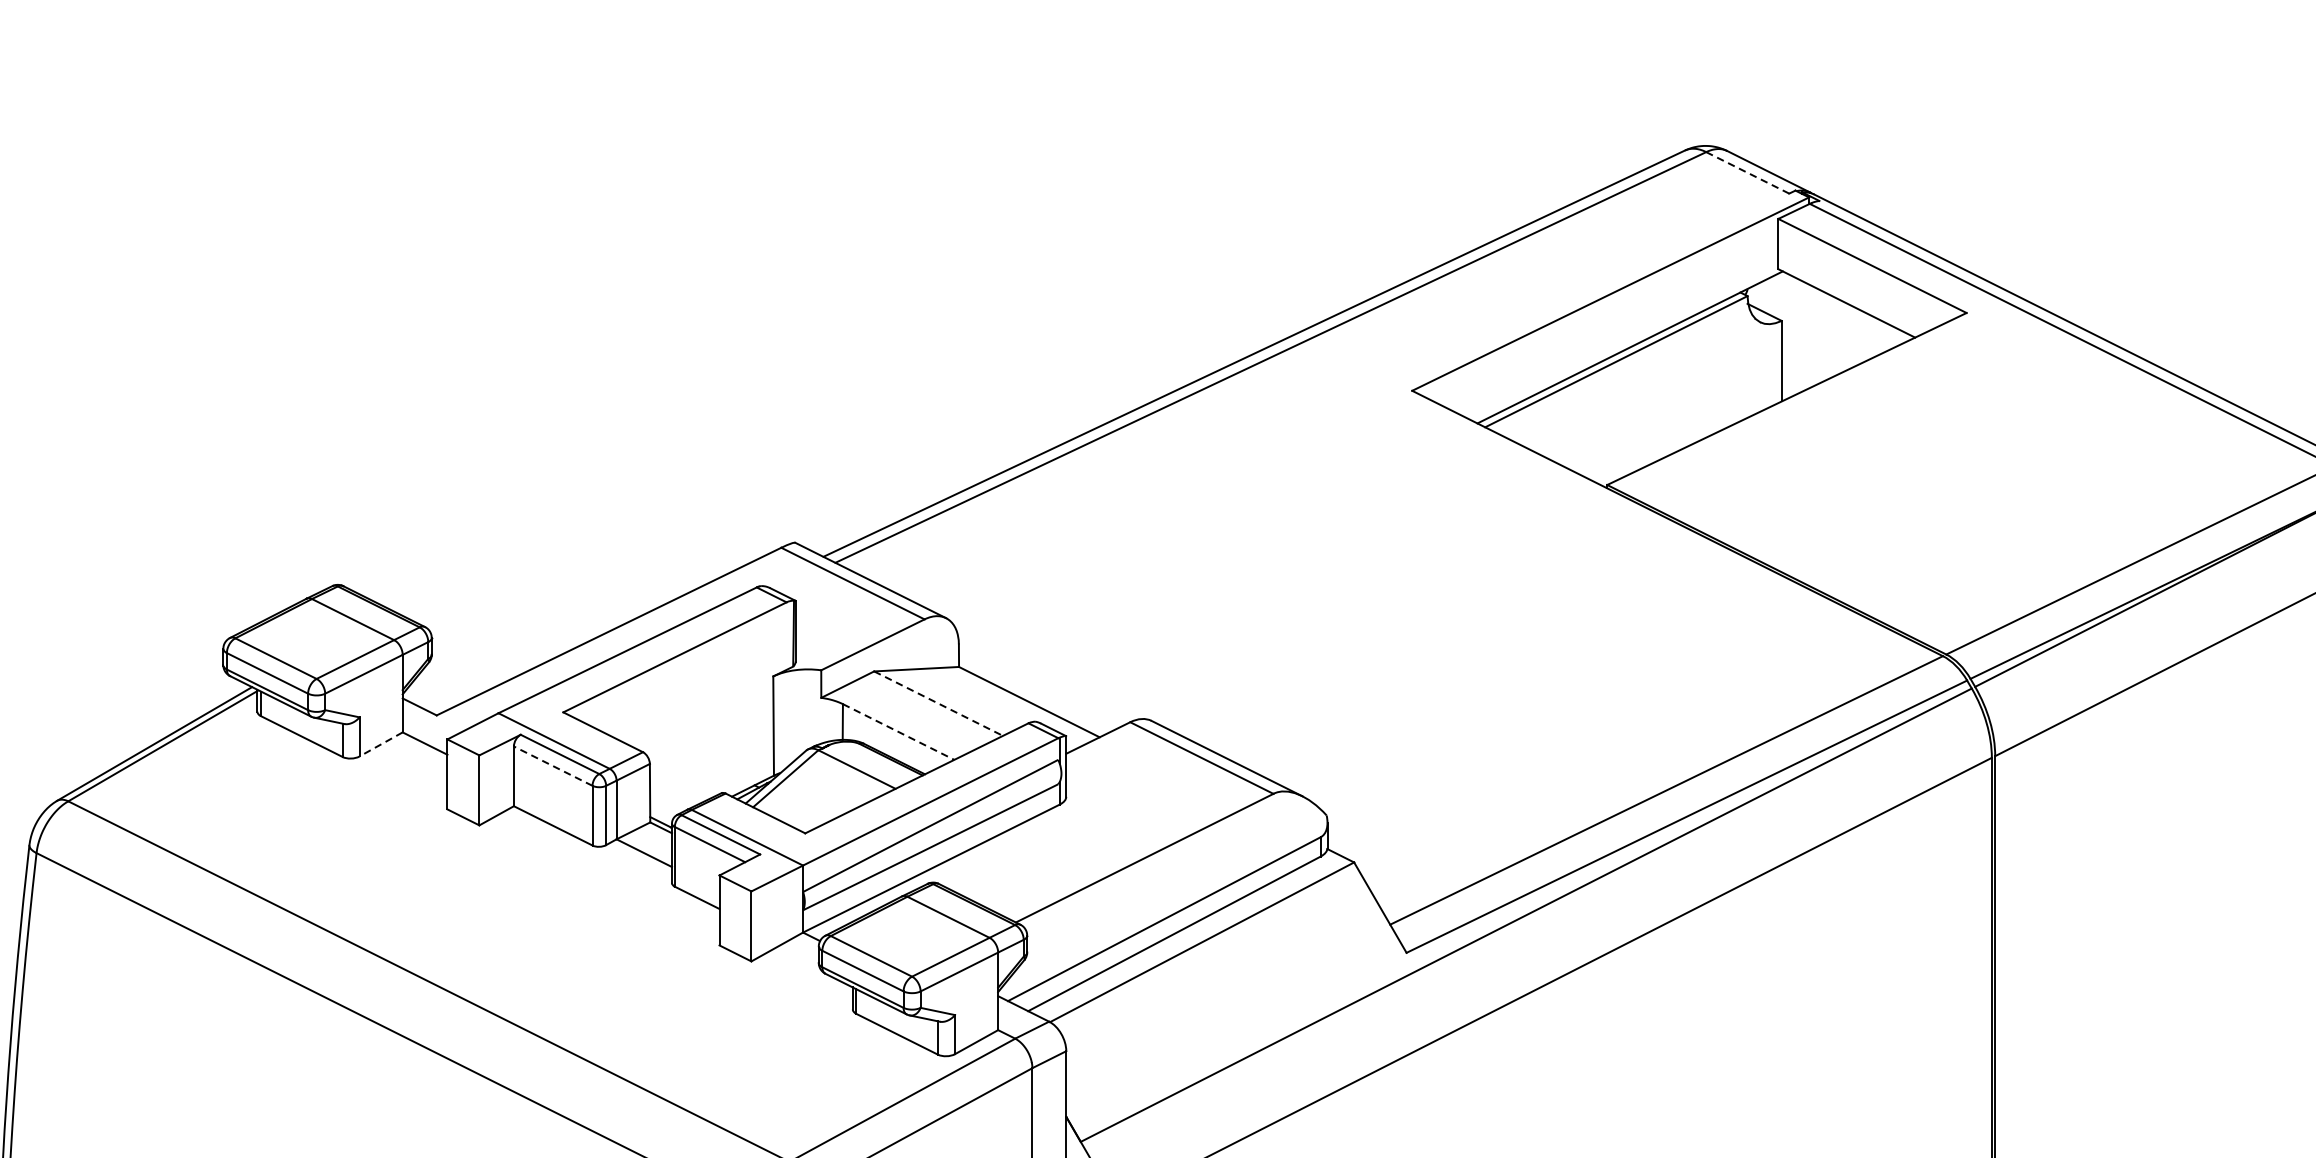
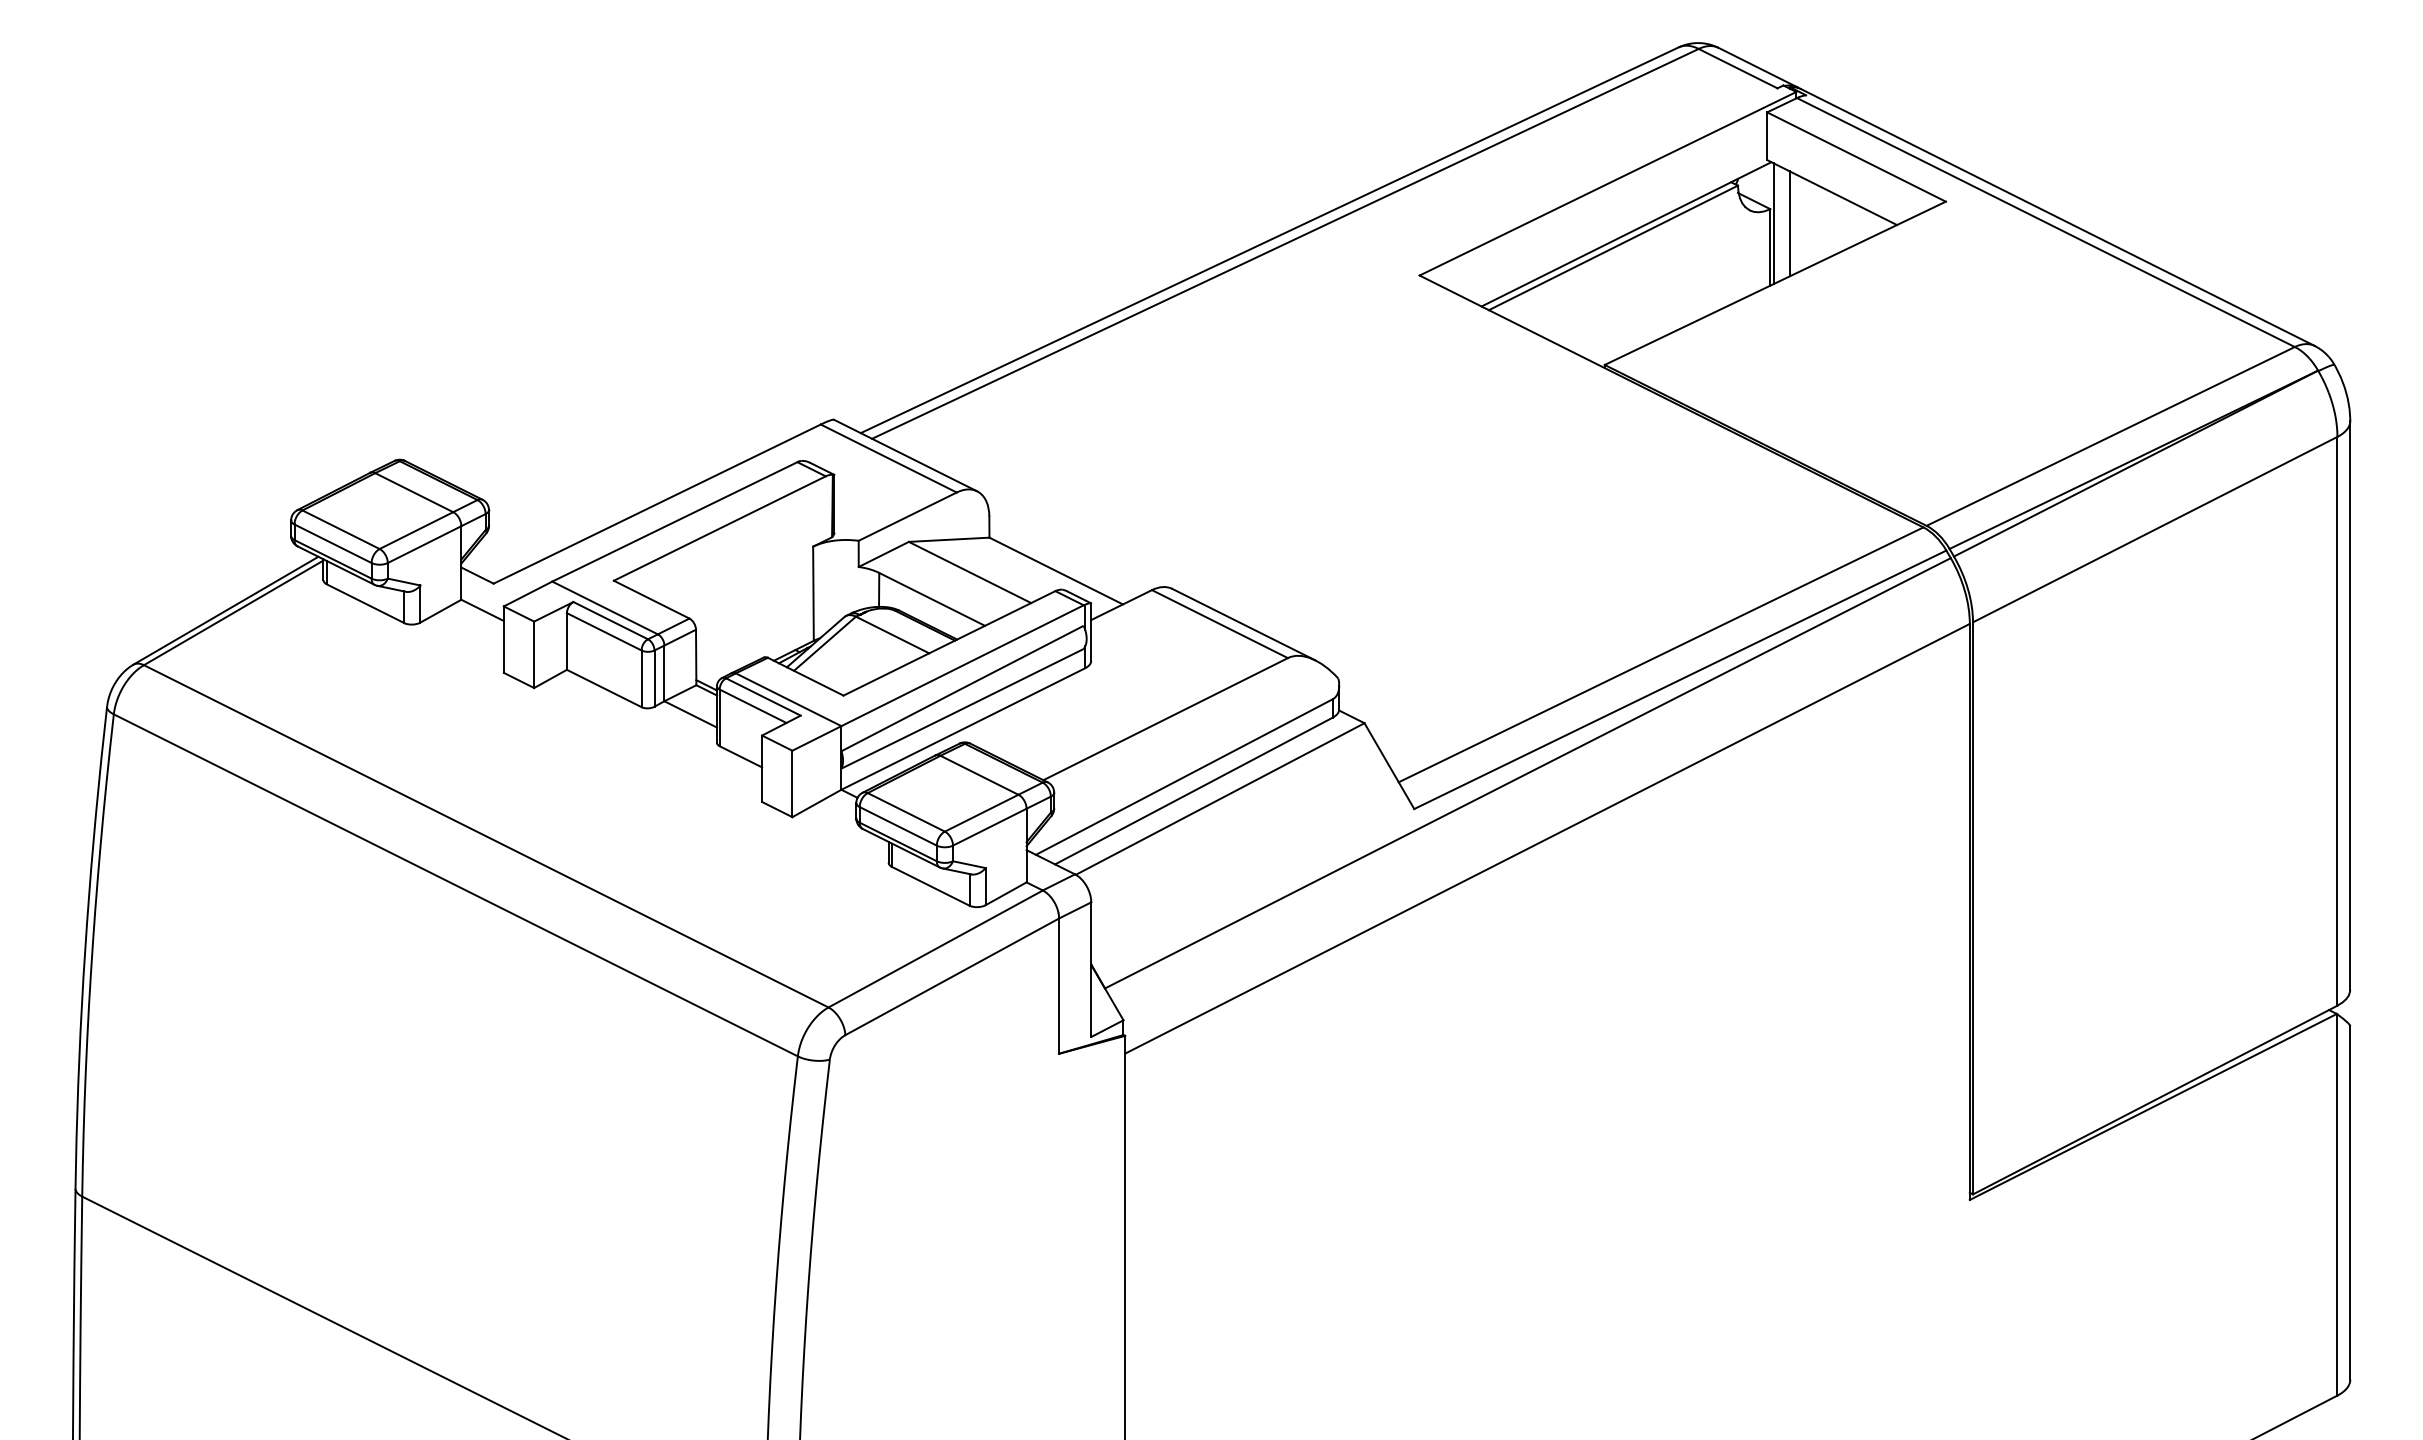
line: (1748, 172) -> (1738, 68), dashed -> solid
line: (1785, 335) -> (1773, 223), added
line: (1801, 335) -> (1789, 223), added
line: (939, 703) -> (970, 572), dashed -> solid
line: (899, 732) -> (932, 599), dashed -> solid
line: (380, 744) -> (440, 611), dashed -> solid
line: (553, 765) -> (604, 631), dashed -> solid

